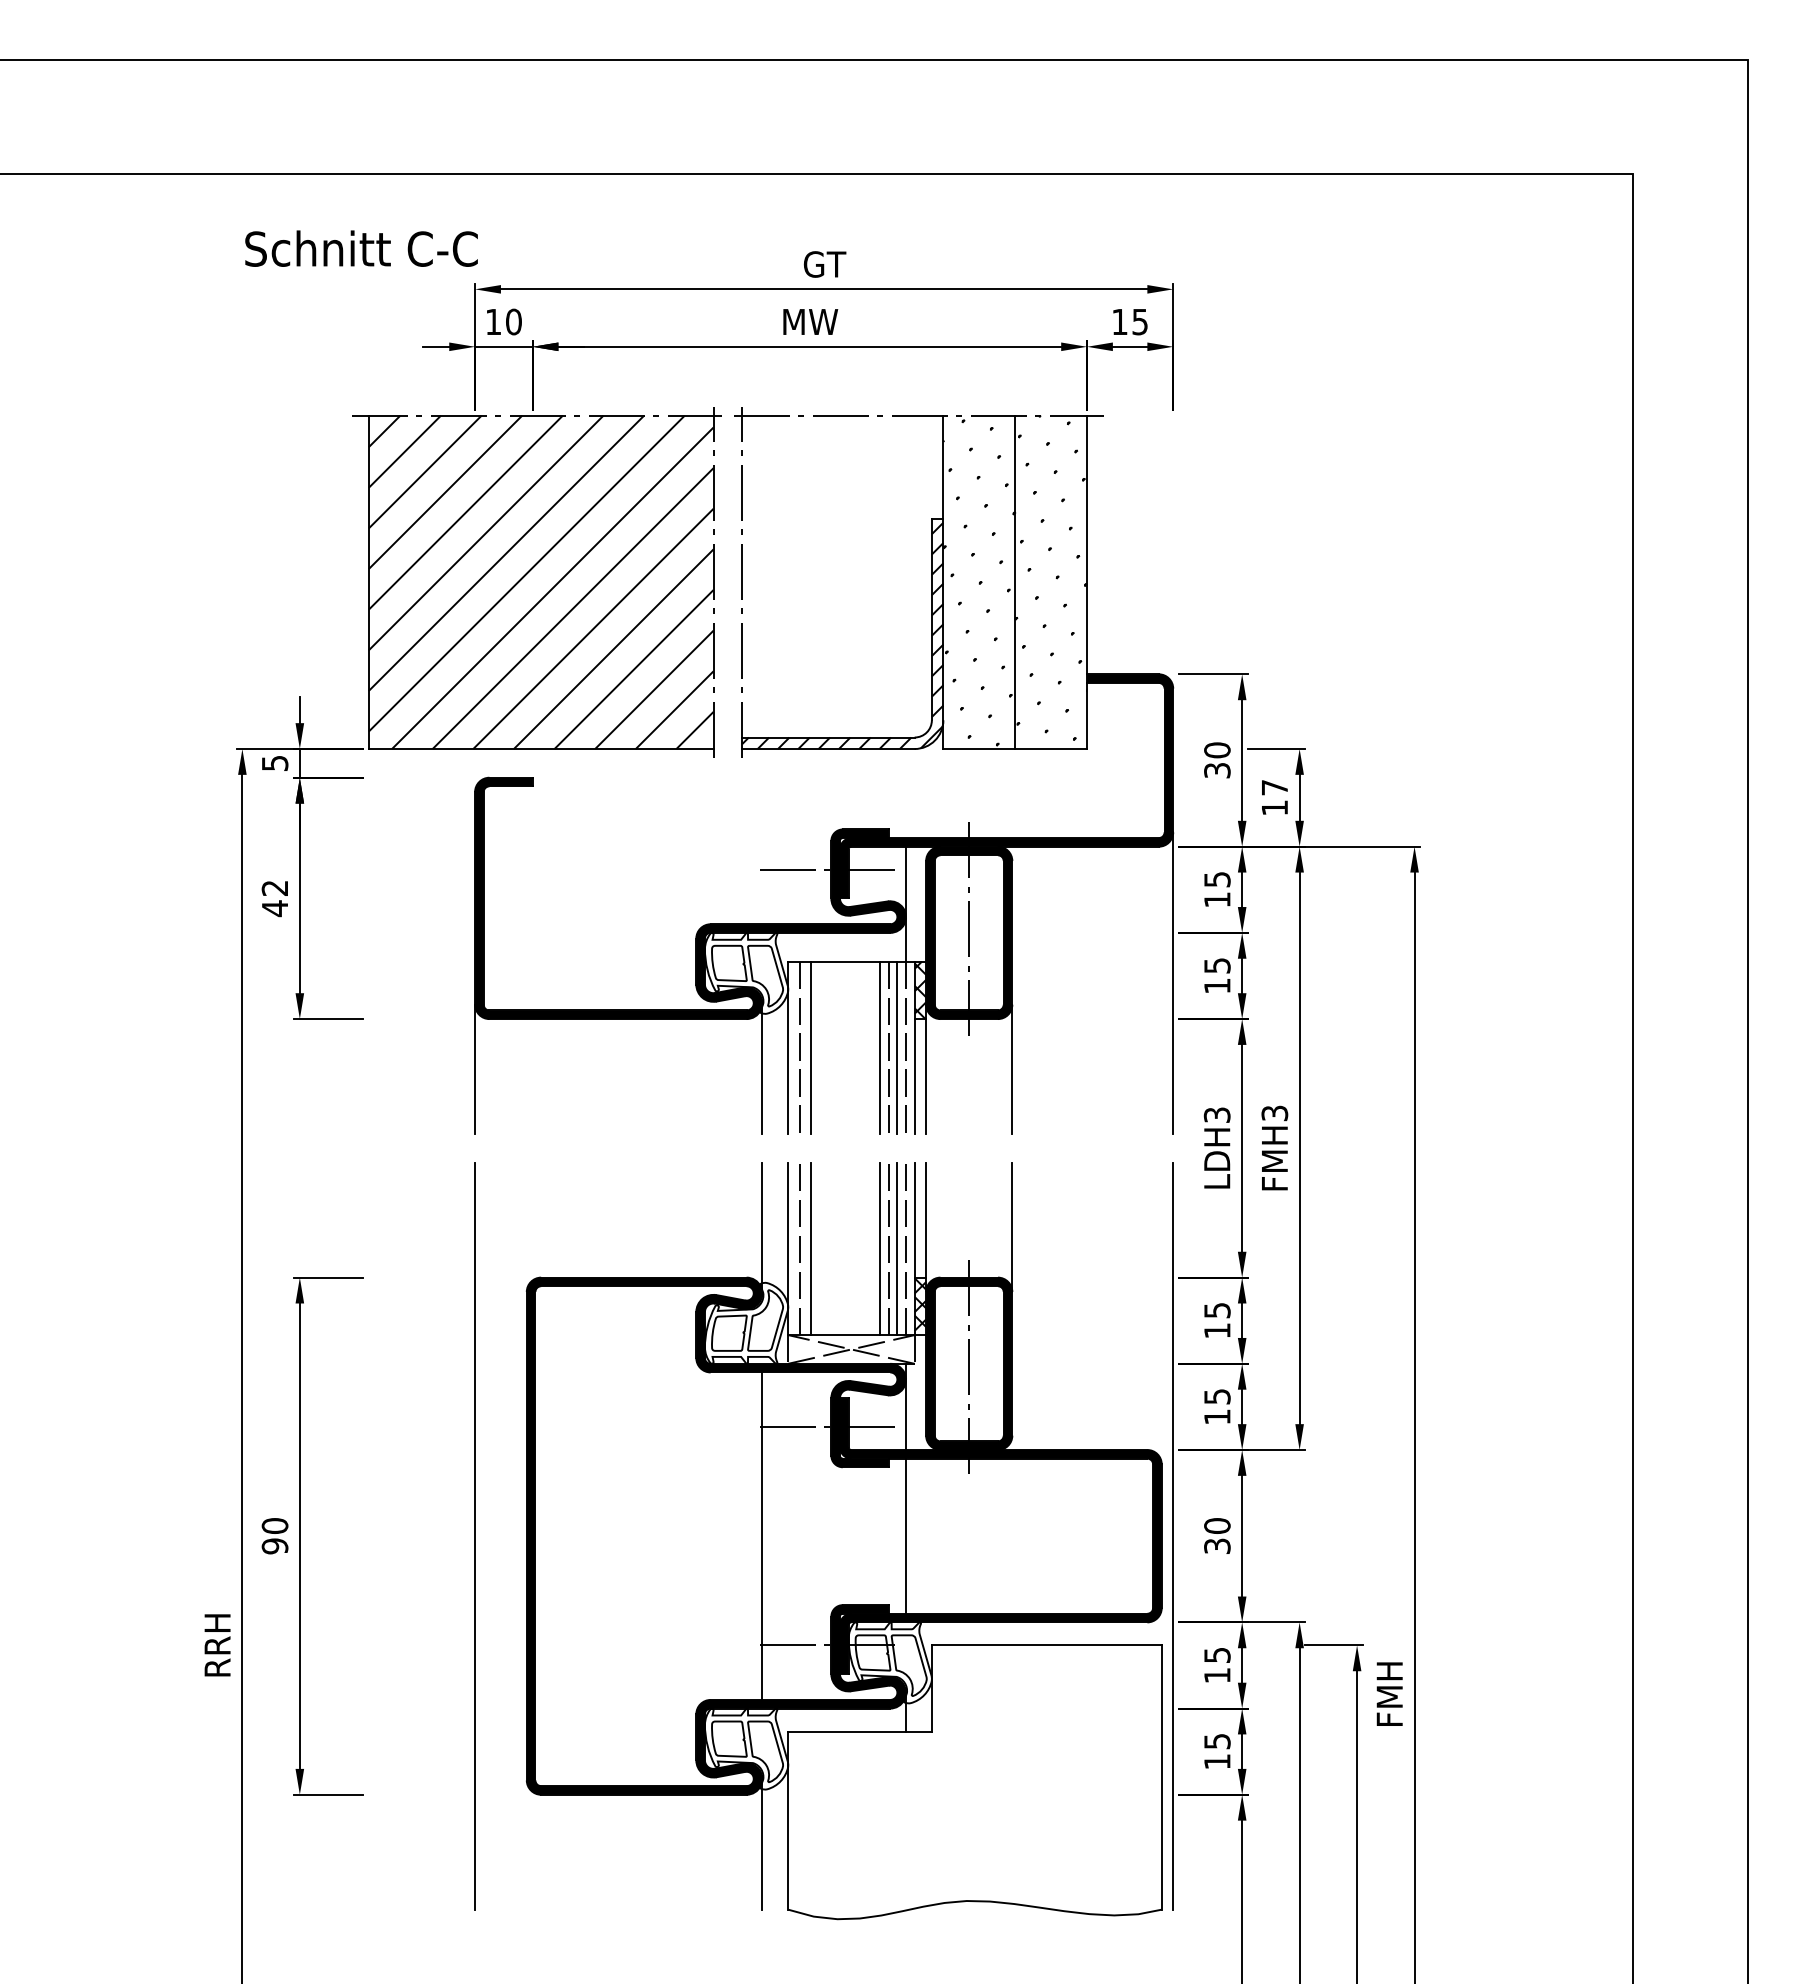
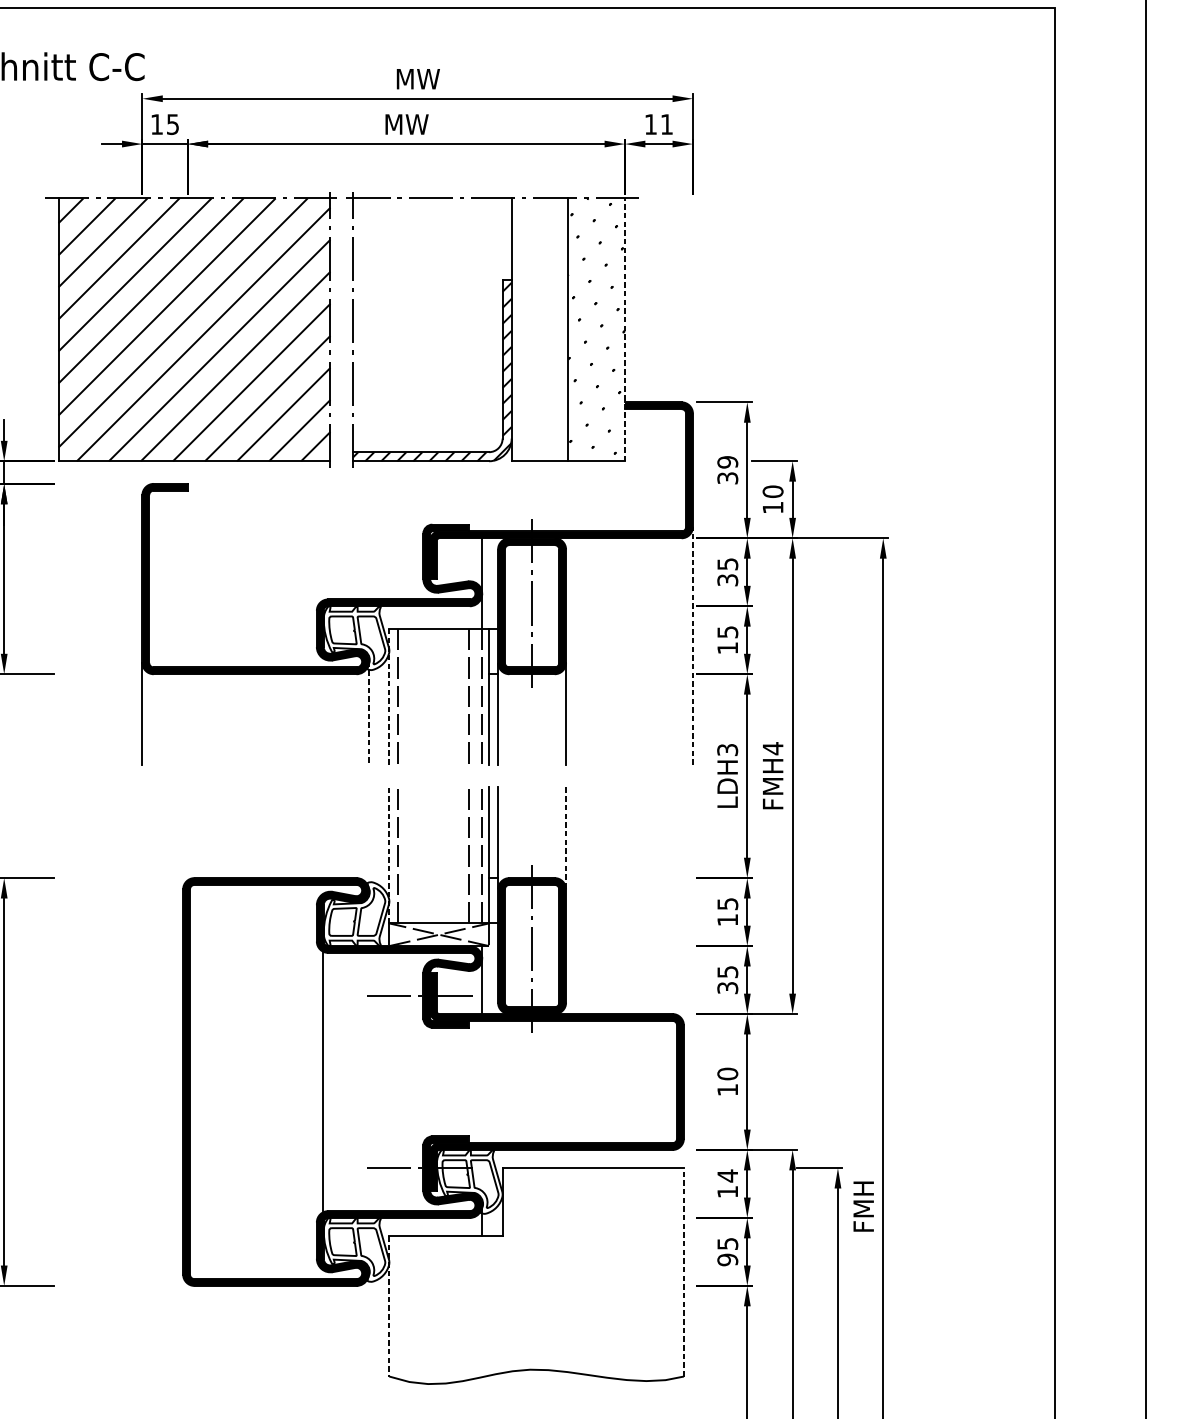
text: (824, 264) -> (417, 79), GT -> MW
text: (513, 321) -> (172, 124), 10 -> 15
text: (1139, 322) -> (666, 124), 15 -> 11
hatch: (979, 582) -> (540, 329), removed
line: (1087, 582) -> (625, 329), solid -> dashed
text: (1217, 750) -> (727, 462), 30 -> 39
text: (1274, 787) -> (772, 491), 17 -> 10
line: (831, 869) -> (423, 556), removed
text: (1217, 899) -> (727, 579), 15 -> 35
line: (1173, 983) -> (693, 646), solid -> dashed
hatch: (920, 990) -> (493, 651), removed
line: (811, 1047) -> (407, 696), removed
line: (880, 1047) -> (462, 696), removed
line: (897, 1047) -> (475, 696), removed
line: (788, 1048) -> (389, 697), solid -> dashed
line: (762, 1069) -> (369, 713), solid -> dashed
text: (1274, 1113) -> (772, 748), FMH3 -> FMH4
line: (762, 1227) -> (369, 838), removed
line: (1012, 1227) -> (566, 838), solid -> dashed
line: (788, 1248) -> (389, 855), solid -> dashed
line: (811, 1248) -> (407, 855), removed
line: (880, 1248) -> (462, 855), removed
line: (897, 1248) -> (475, 855), removed
hatch: (920, 1306) -> (493, 900), removed
text: (1217, 1416) -> (727, 987), 15 -> 35
line: (762, 1535) -> (323, 1081), moved
line: (906, 1535) -> (482, 1081), removed
line: (1173, 1535) -> (693, 1081), removed
line: (474, 1536) -> (141, 1082), removed
text: (1217, 1545) -> (727, 1089), 30 -> 10
text: (1217, 1655) -> (727, 1176), 15 -> 14
text: (1217, 1761) -> (727, 1259), 15 -> 95
line: (1161, 1777) -> (683, 1272), solid -> dashed
line: (788, 1821) -> (389, 1307), solid -> dashed
line: (762, 1843) -> (369, 1324), removed

